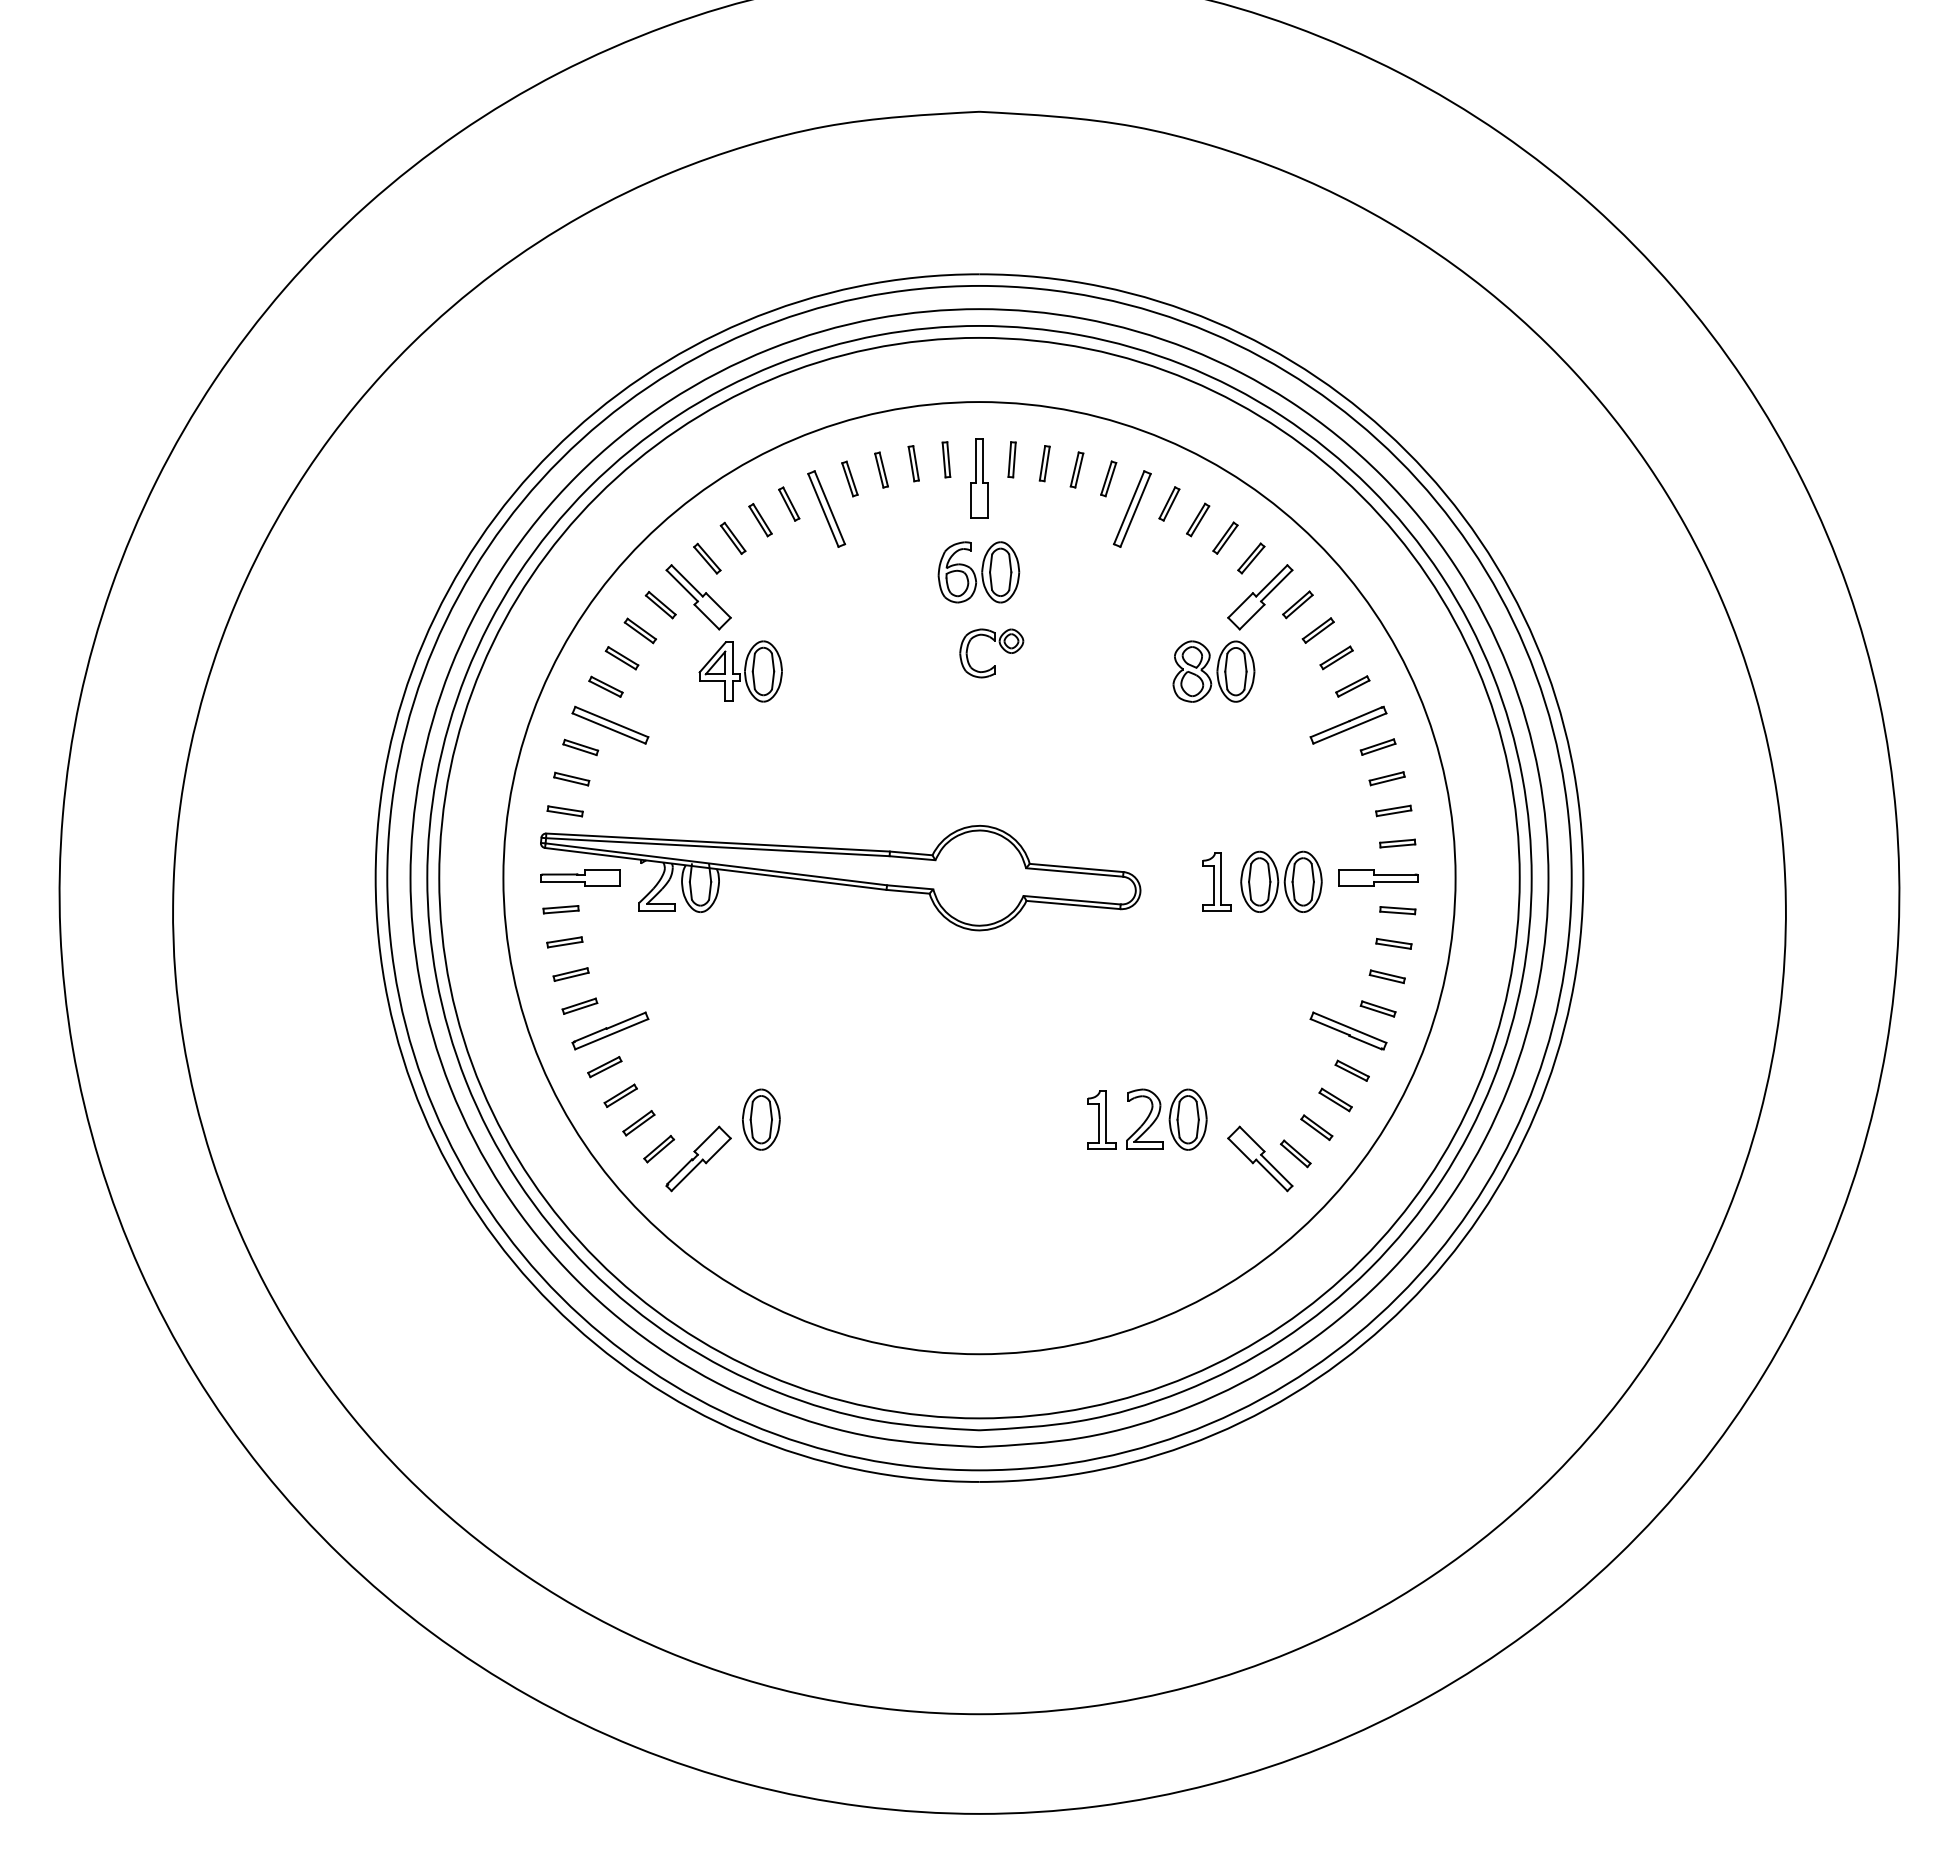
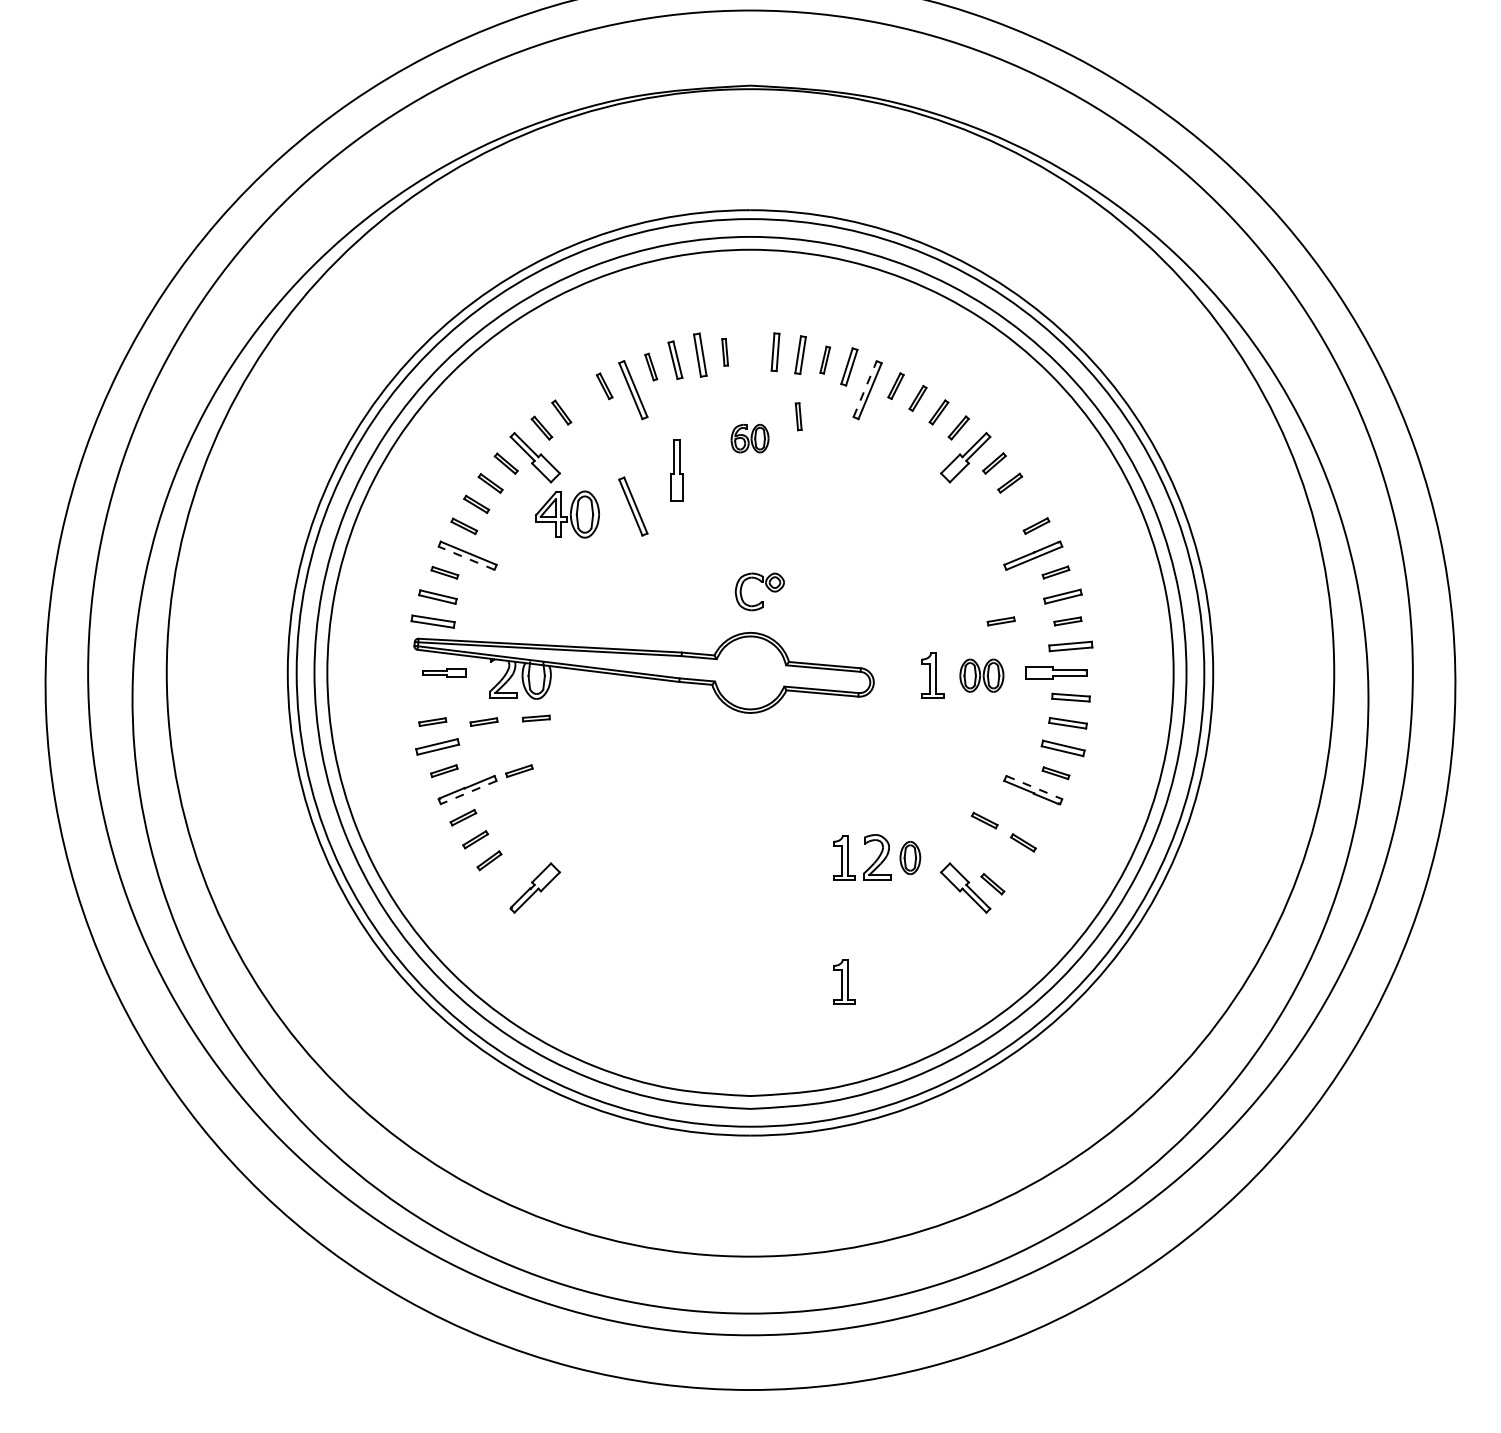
part: (1011, 459) -> (775, 352), size x1.4
part: (913, 463) -> (699, 355), size x1.6
part: (1044, 463) -> (800, 355), size x1.4
part: (881, 469) -> (675, 359), size x1.4
part: (979, 478) -> (676, 470), moved
part: (1108, 478) -> (849, 366), size x1.4
line: (1129, 507) -> (865, 388), solid -> dashed
part: (760, 520) -> (582, 398), removed
part: (1042, 543) -> (798, 416), added
part: (978, 572) -> (749, 438), size x0.6
part: (1001, 648) -> (767, 588), moved
part: (1336, 657) -> (1024, 503), removed
part: (826, 660) -> (633, 506), added
part: (1213, 671) -> (929, 514), removed
line: (608, 728) -> (466, 558), solid -> dashed
part: (571, 778) -> (437, 596), size x1.4
part: (1386, 778) -> (1062, 596), size x1.4
part: (1306, 810) -> (1001, 621), added
part: (564, 811) -> (432, 621), size x1.6
part: (1397, 843) -> (1070, 646), size x1.6
part: (580, 877) -> (444, 672), size x0.7
circle: (979, 877) -> (750, 672), size x1.6
circle: (979, 878) -> (750, 673), size x1.6
part: (1281, 881) -> (981, 675), size x0.7
part: (560, 909) -> (535, 718), moved
part: (1397, 910) -> (1070, 697), size x1.4
part: (631, 942) -> (483, 722), added
part: (1393, 943) -> (1067, 723), size x1.4
part: (570, 974) -> (437, 746), size x1.6
part: (1386, 976) -> (1062, 748), size x1.6
part: (677, 1005) -> (519, 770), added
line: (1350, 1027) -> (1034, 787), solid -> dashed
line: (611, 1034) -> (468, 792), solid -> dashed
part: (1351, 1070) -> (984, 820), moved
part: (761, 1119) -> (583, 857), removed
part: (1187, 1119) -> (909, 857), size x0.7
part: (1316, 1127) -> (1008, 864), removed
part: (659, 1149) -> (505, 880), removed
part: (1101, 1281) -> (843, 982), added

